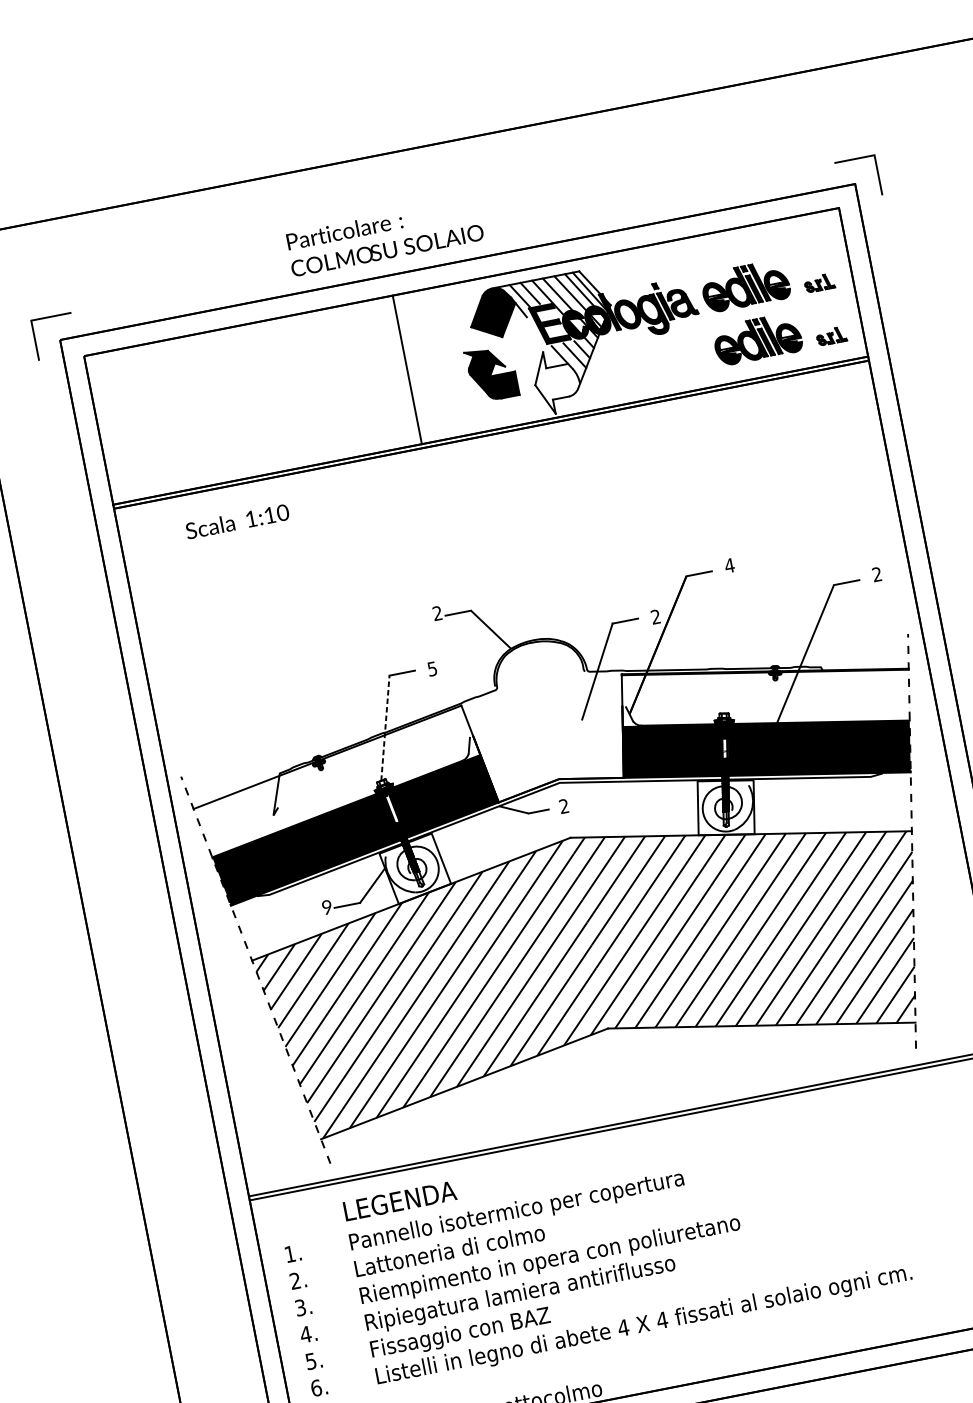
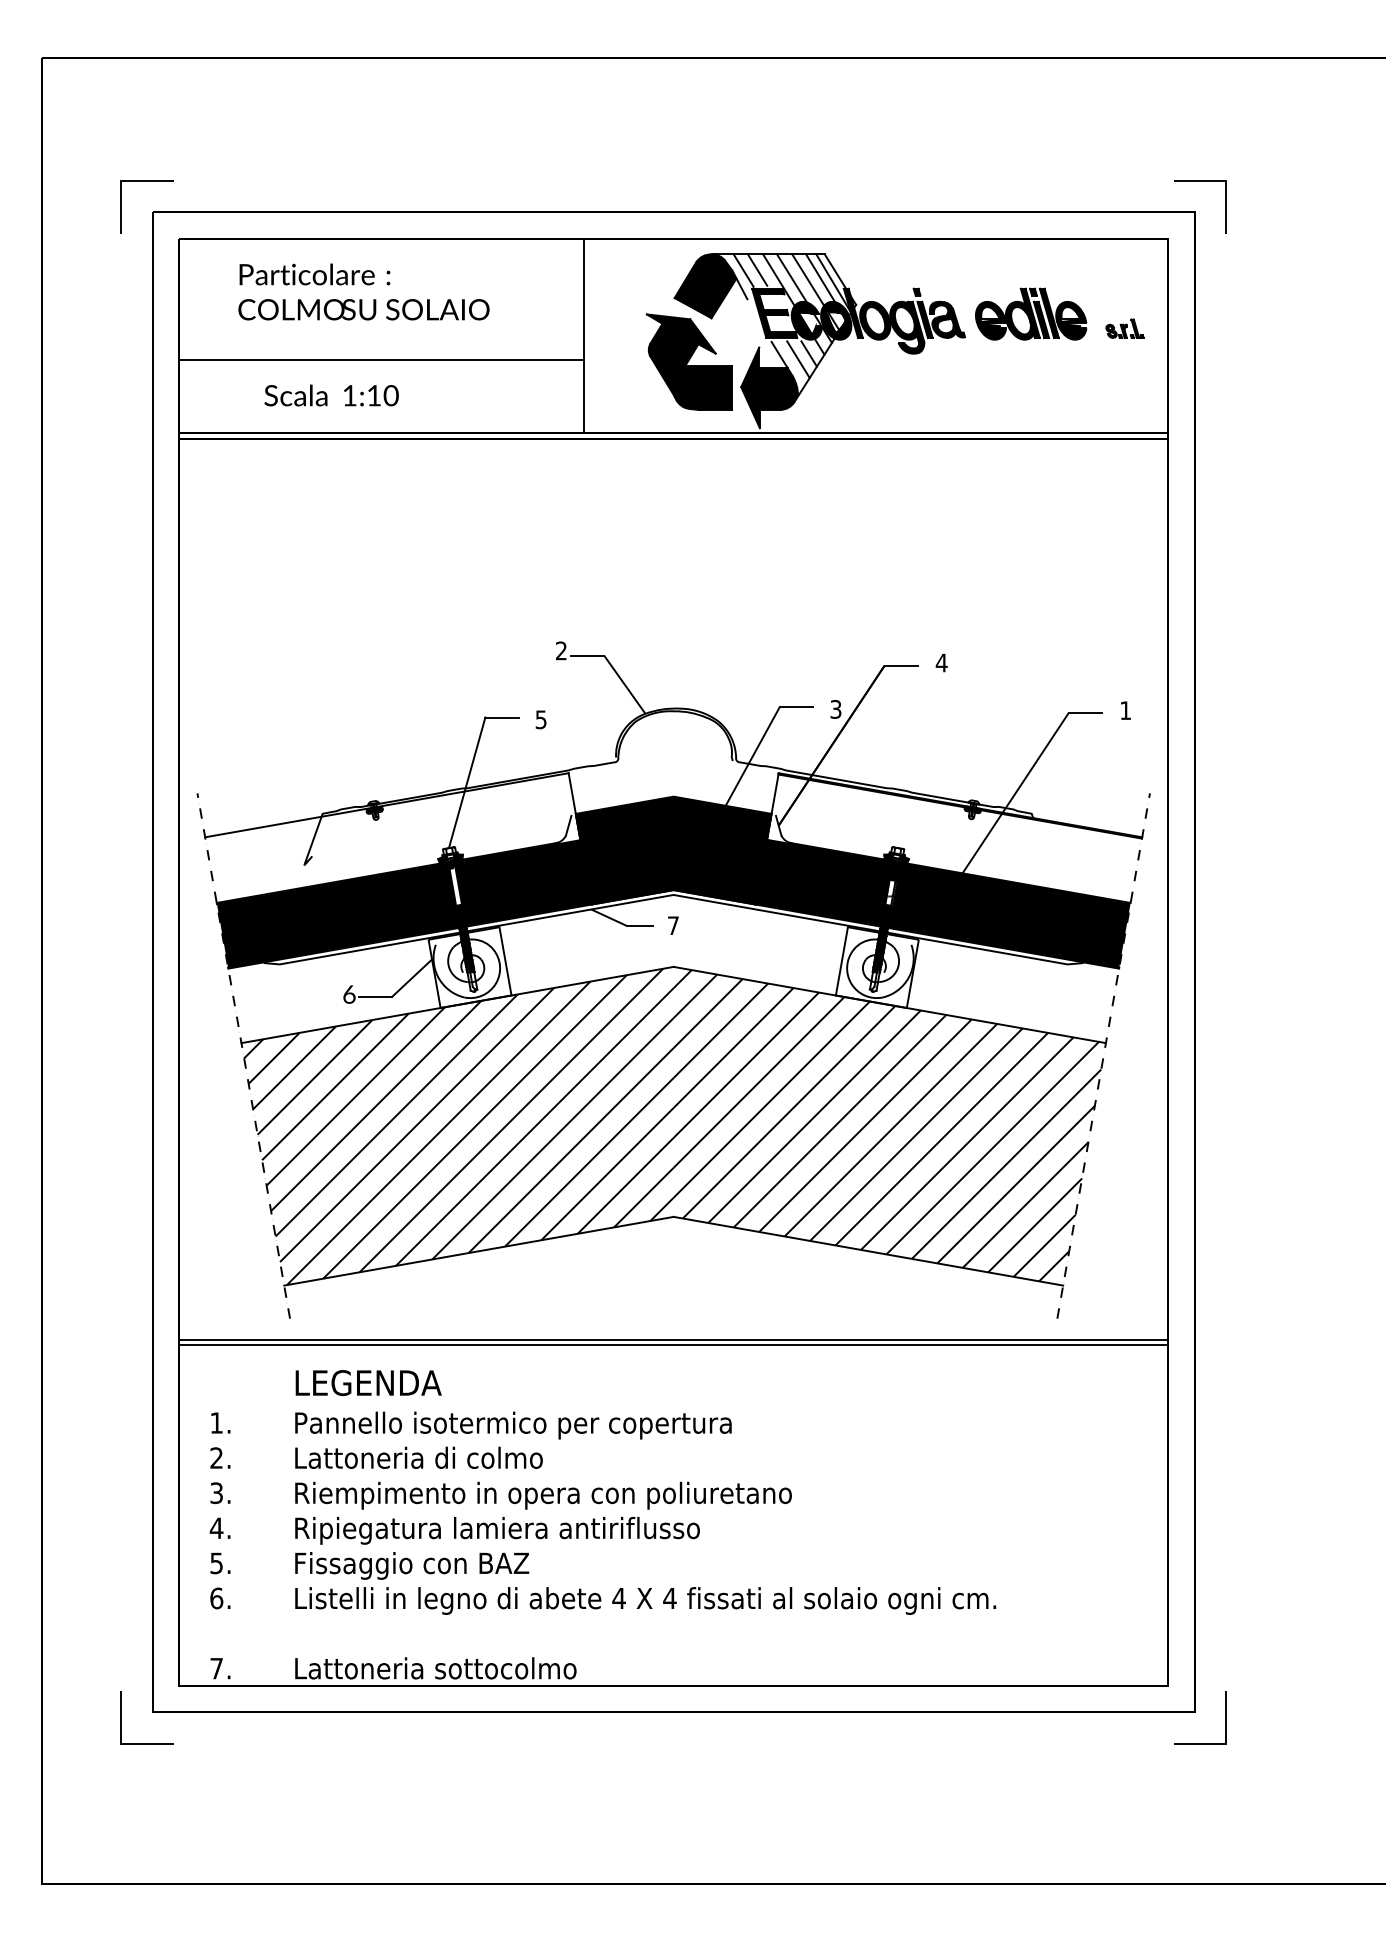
text: (384, 236) -> (363, 291), moved
part: (779, 334) -> (1061, 383), removed
part: (491, 373) -> (688, 361), size x1.43
fill: (556, 381) -> (769, 387), added
line: (256, 417) -> (381, 359), added
text: (237, 521) -> (331, 395), moved
text: (876, 574) -> (1125, 710), 2 -> 1
text: (655, 617) -> (835, 709), 2 -> 3
line: (385, 727) -> (467, 782), dashed -> solid
fill: (552, 748) -> (673, 849), added
text: (564, 806) -> (673, 925), 2 -> 7
text: (327, 907) -> (349, 994), 9 -> 6

